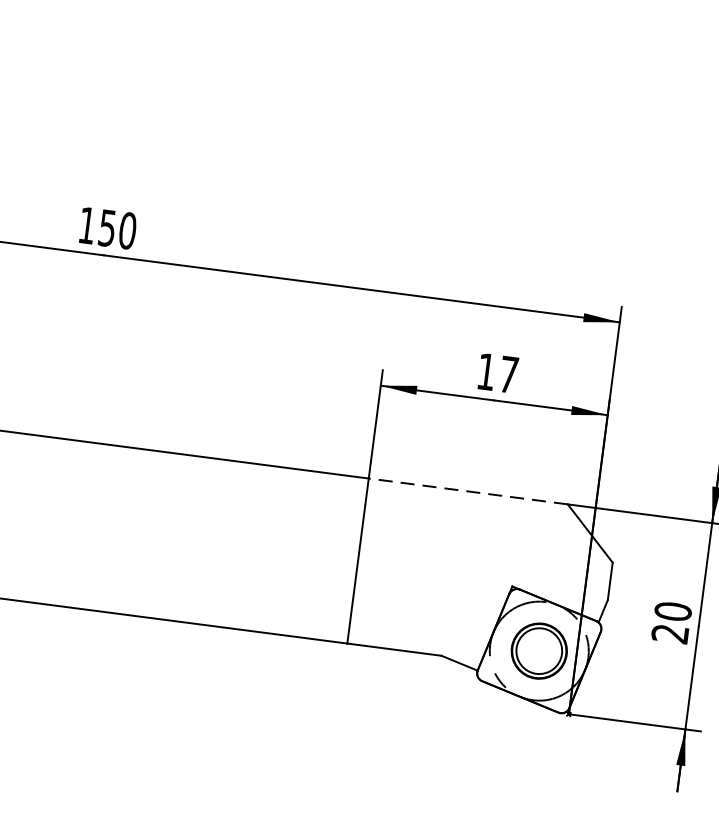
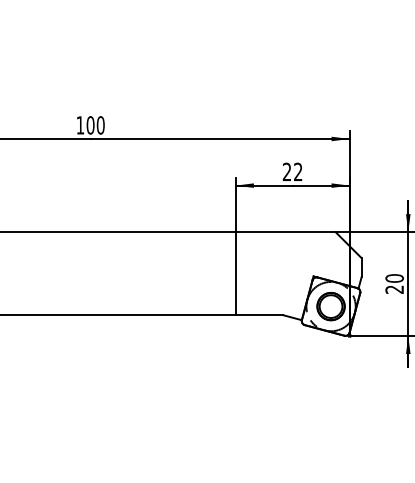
text: (107, 228) -> (90, 125), 150 -> 100
text: (497, 372) -> (292, 171), 17 -> 22
line: (467, 491) -> (285, 232), dashed -> solid

